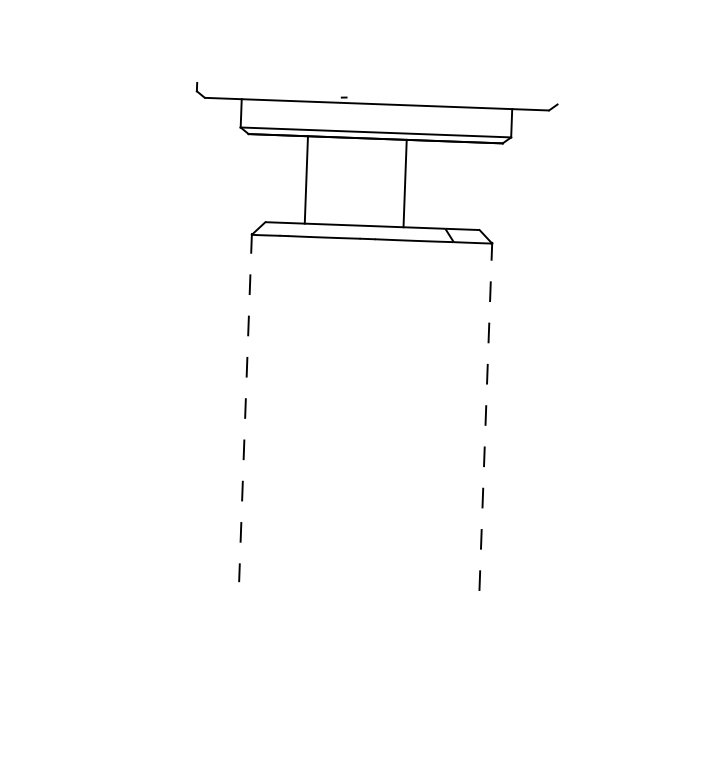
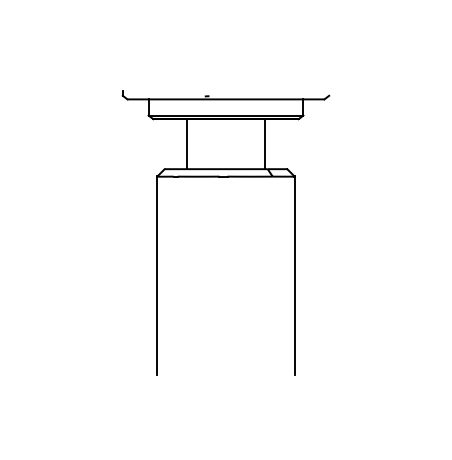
line: (404, 184) -> (264, 144), moved
line: (245, 407) -> (157, 275), dashed -> solid
line: (485, 416) -> (294, 275), dashed -> solid

